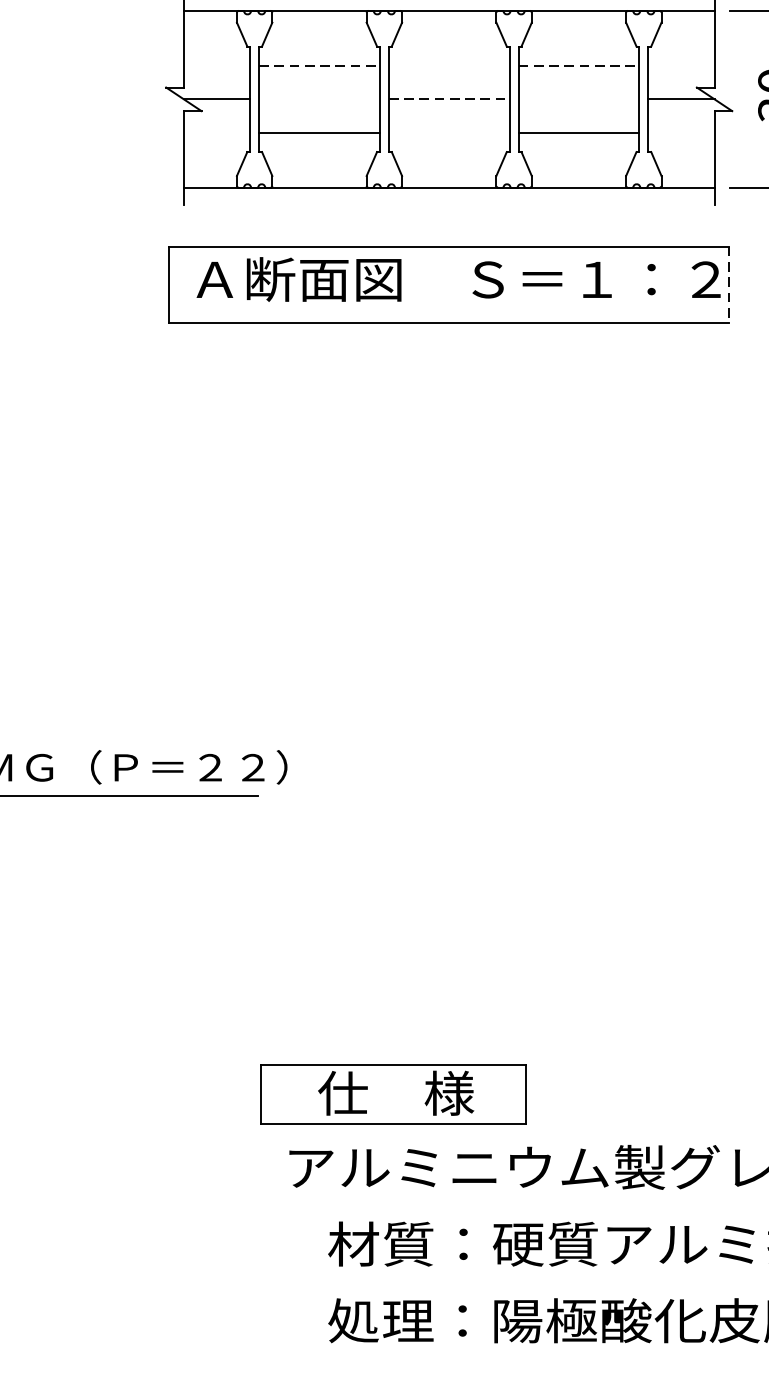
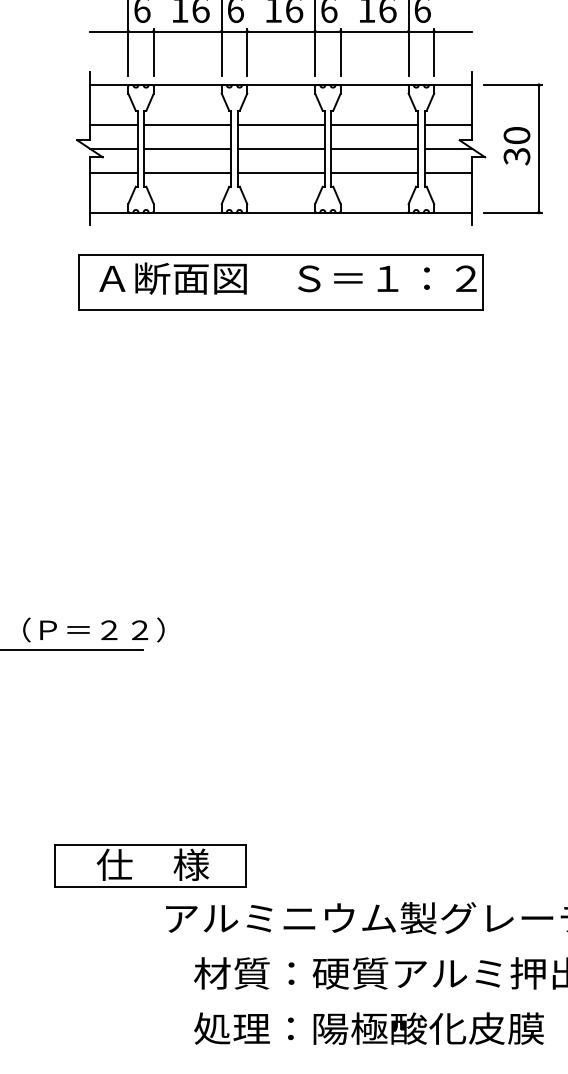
line: (216, 65) -> (113, 124), added
line: (319, 65) -> (187, 124), dashed -> solid
line: (448, 65) -> (280, 124), added
line: (578, 65) -> (374, 124), dashed -> solid
line: (681, 65) -> (448, 124), added
line: (319, 98) -> (187, 148), added
line: (449, 98) -> (281, 148), dashed -> solid
line: (578, 98) -> (374, 148), added
line: (216, 132) -> (113, 172), added
line: (448, 132) -> (280, 172), added
line: (681, 132) -> (448, 172), added
line: (728, 284) -> (482, 282), dashed -> solid
part: (392, 1094) -> (150, 865), moved

